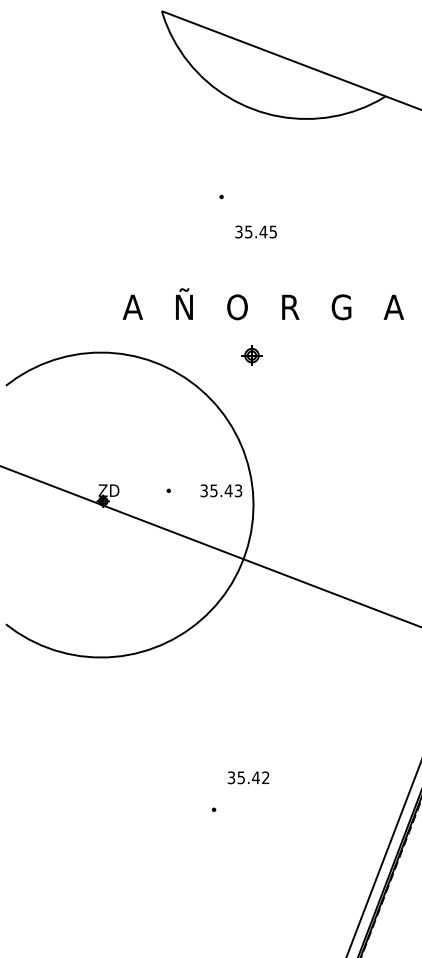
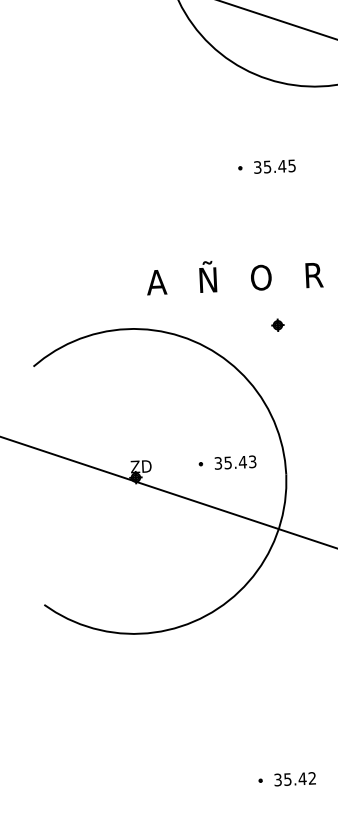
text: (255, 231) -> (274, 166), moved
part: (251, 355) -> (277, 325), size x0.62
text: (221, 490) -> (235, 462), moved
text: (248, 777) -> (295, 778), moved

